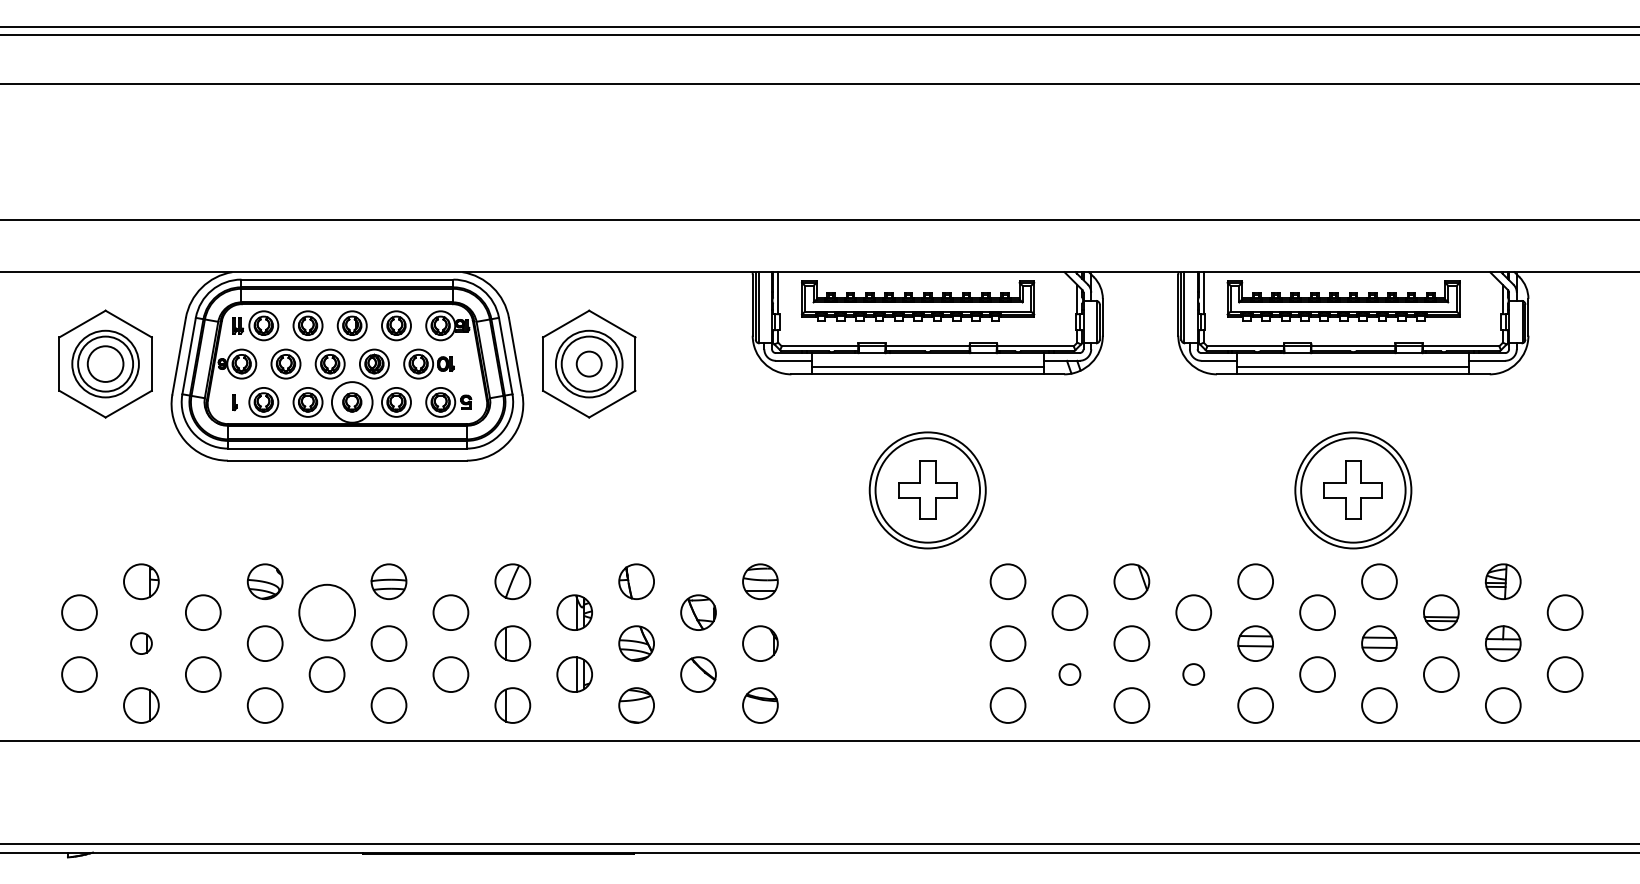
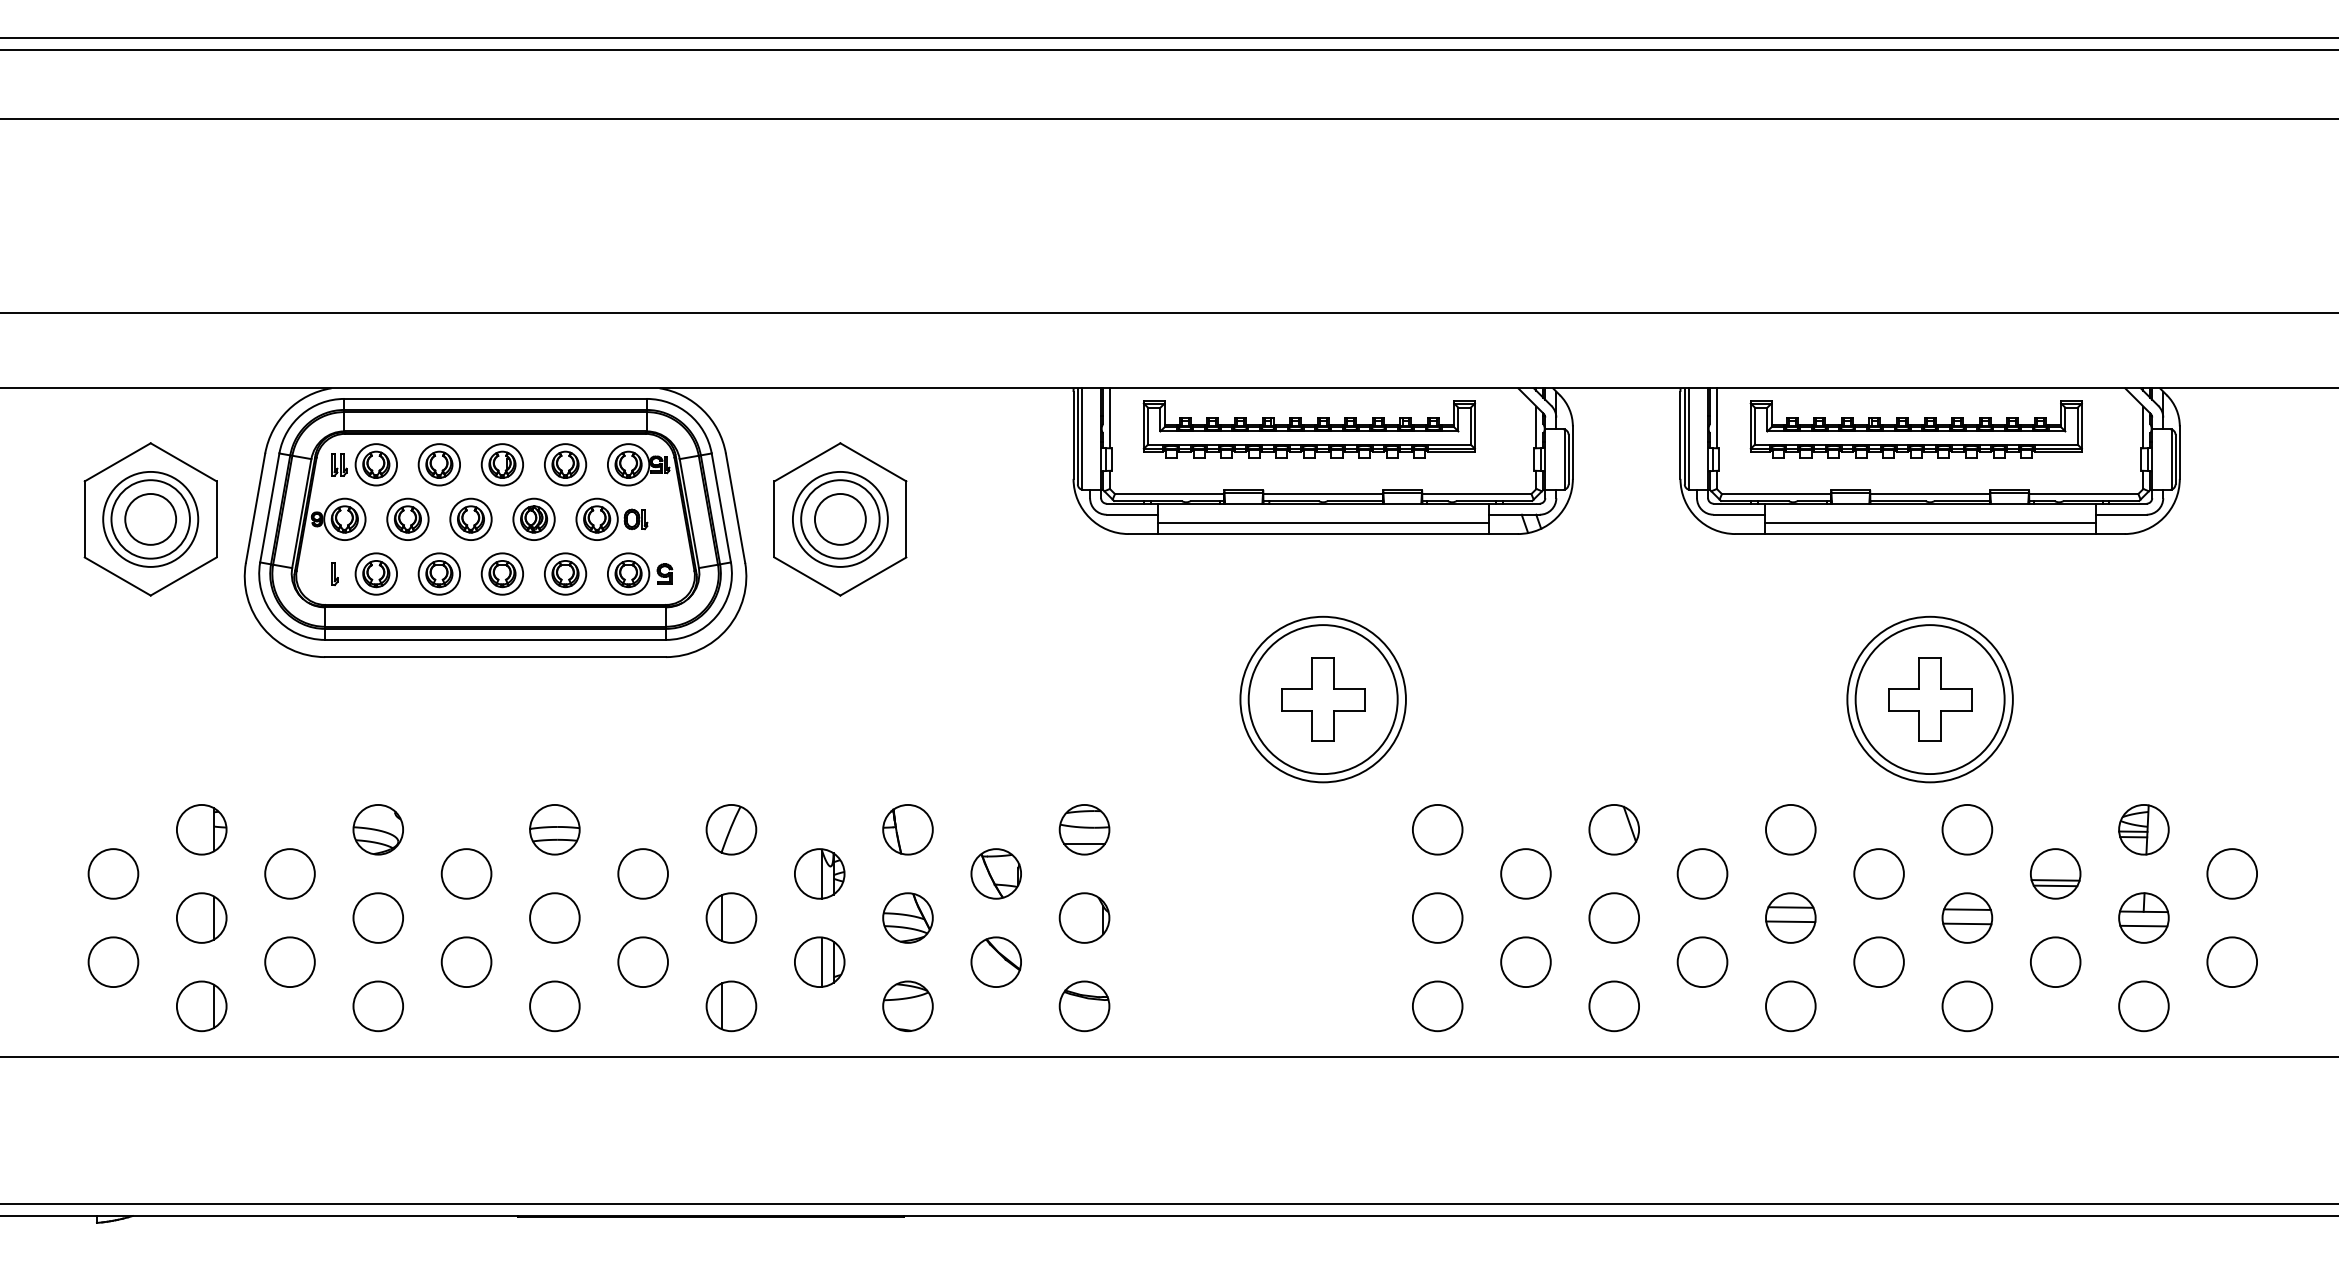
circle: (588, 363) -> (839, 518), size x1.43
circle: (352, 402) -> (502, 573), size x0.71
circle: (327, 612) -> (466, 873), size x0.62
part: (141, 643) -> (201, 917), size x1.67
circle: (1069, 674) -> (1525, 962), size x1.67
circle: (1193, 674) -> (1702, 961), size x1.67

